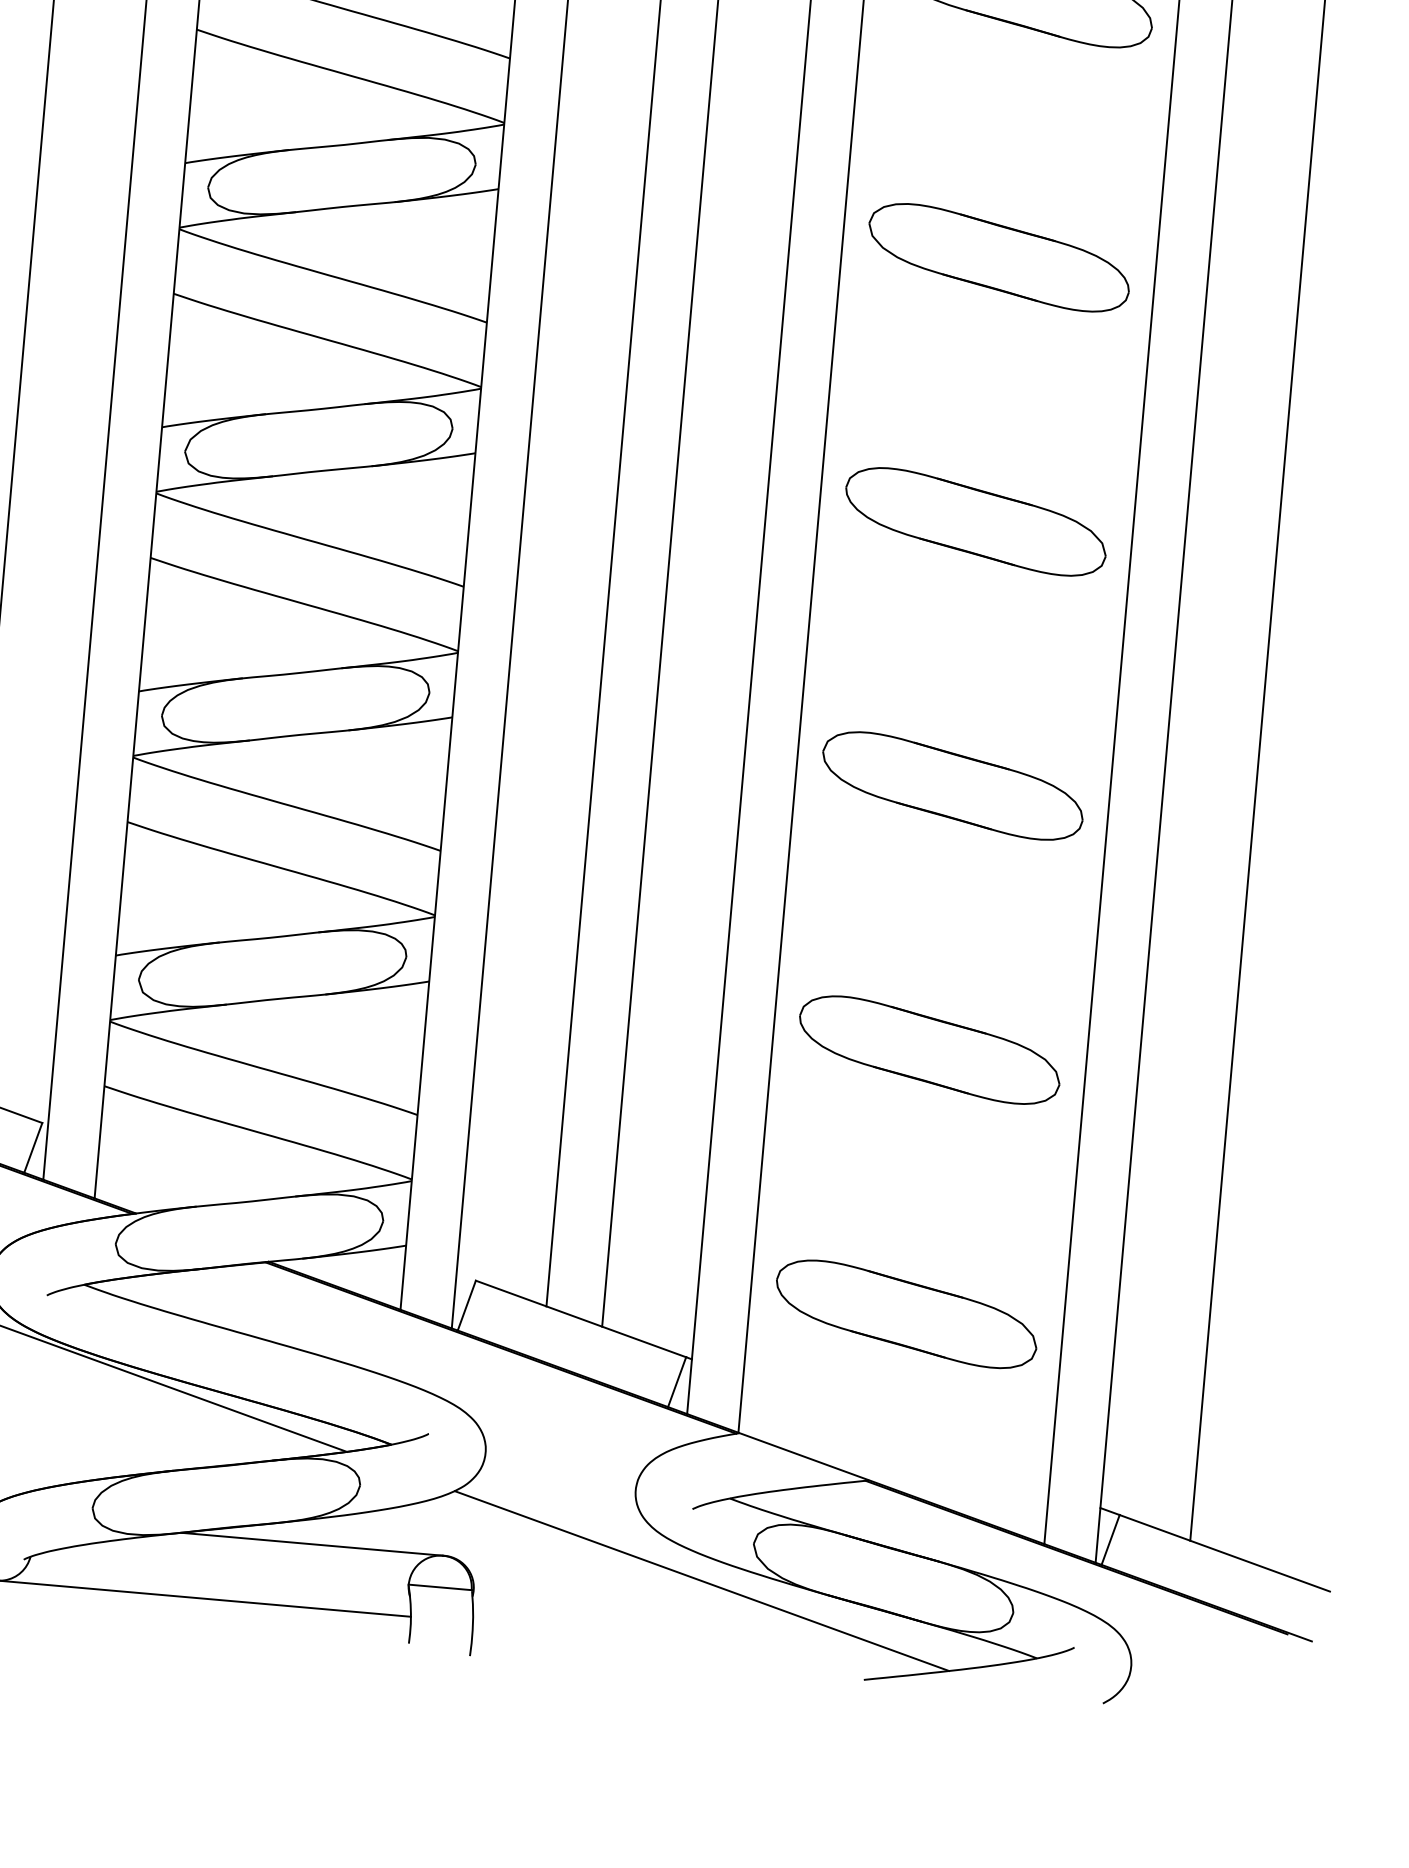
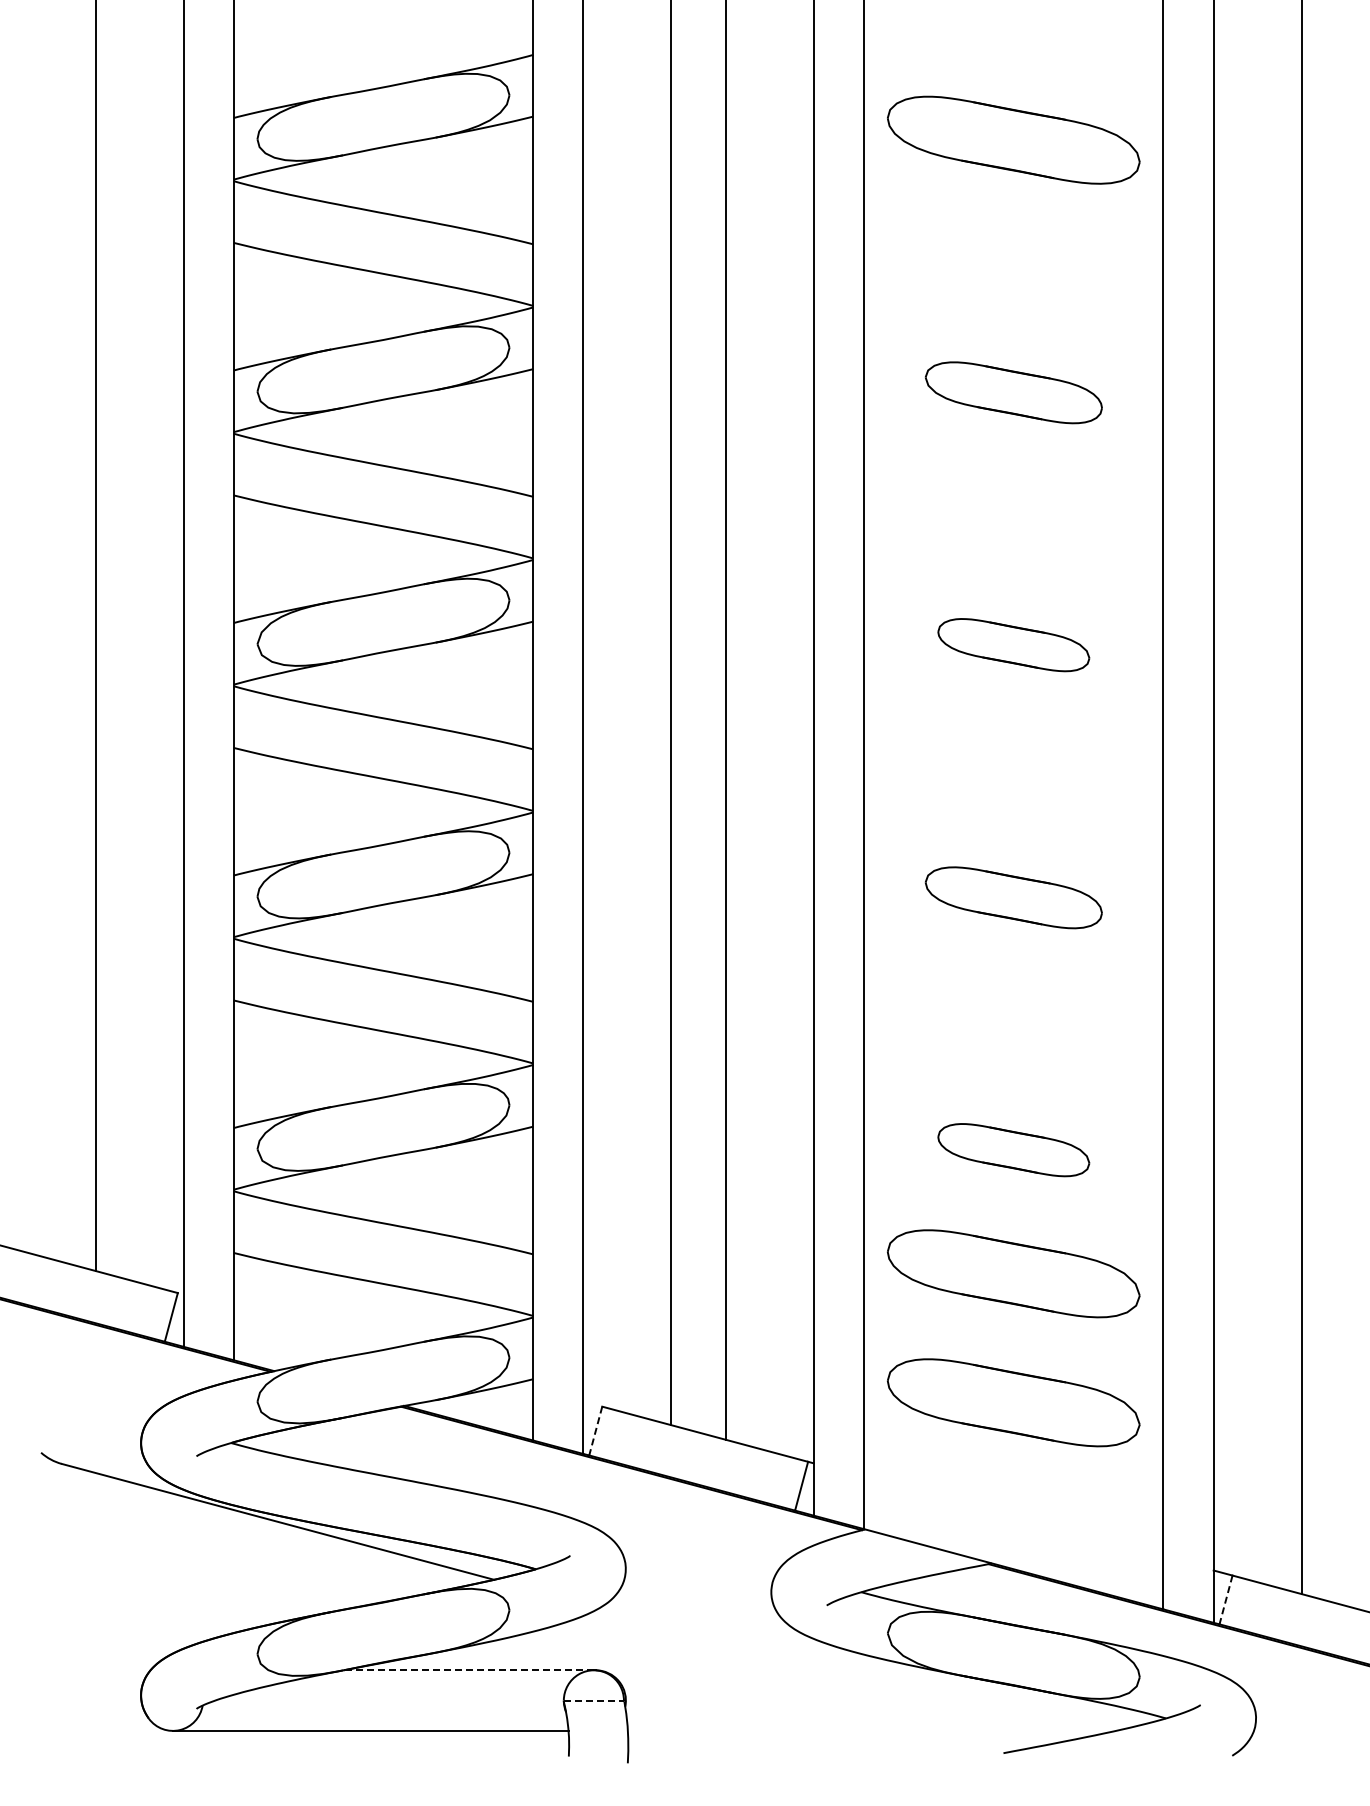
part: (998, 257) -> (1013, 392), size x0.7
part: (975, 521) -> (1013, 644), size x0.6
part: (952, 785) -> (1013, 897), size x0.7
part: (929, 1049) -> (1013, 1149), size x0.6
part: (918, 1179) -> (1013, 1273), added
line: (466, 1306) -> (595, 1431), solid -> dashed
line: (1110, 1540) -> (1225, 1600), solid -> dashed
line: (311, 1544) -> (468, 1670), solid -> dashed
line: (701, 1580) -> (841, 1672), removed
line: (440, 1587) -> (594, 1700), solid -> dashed

